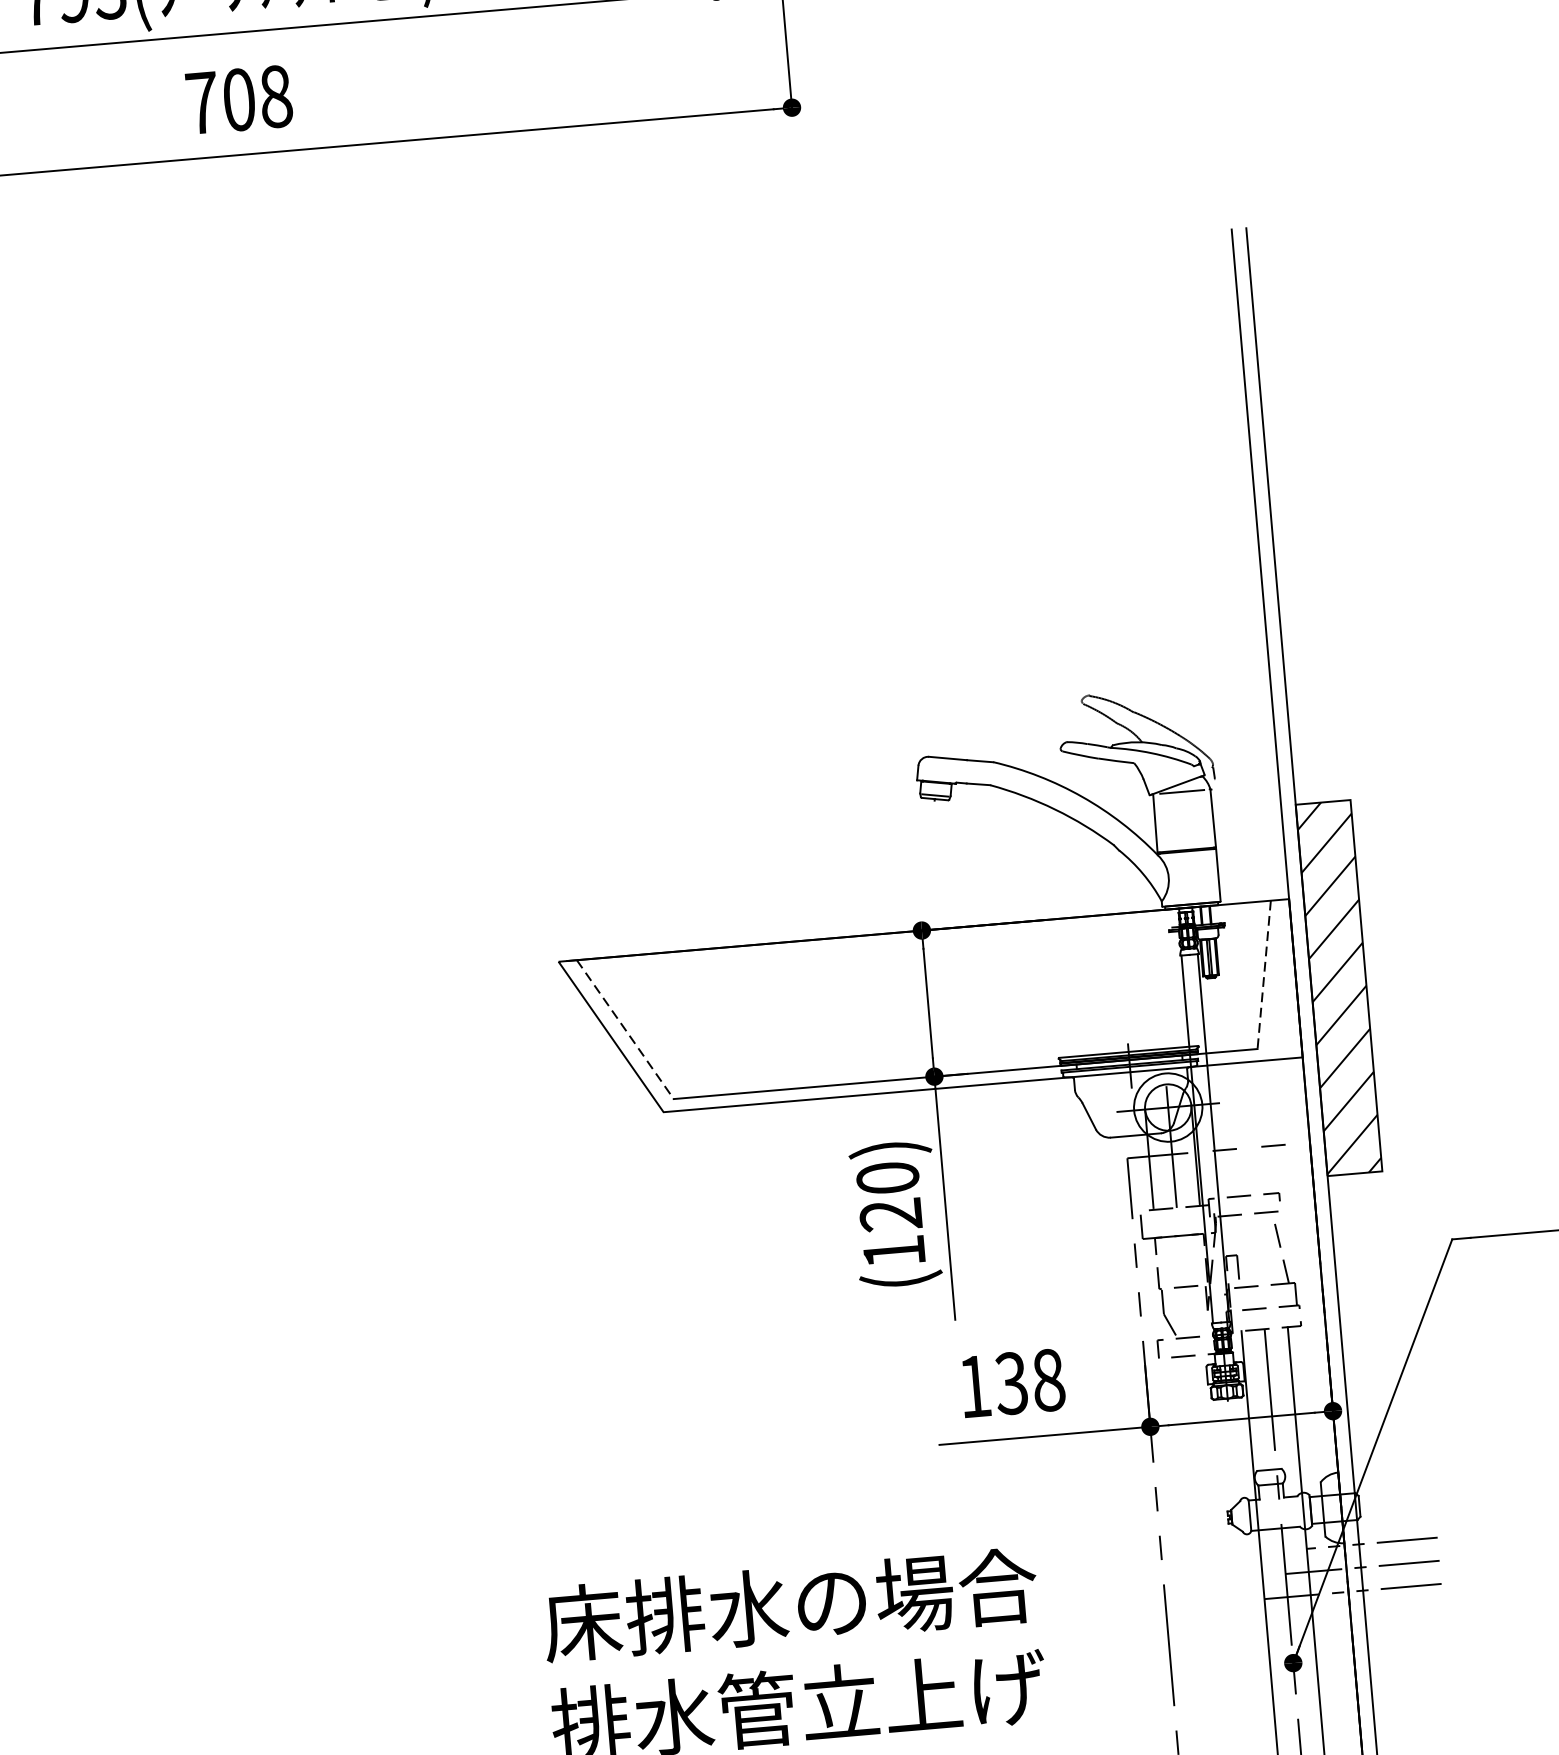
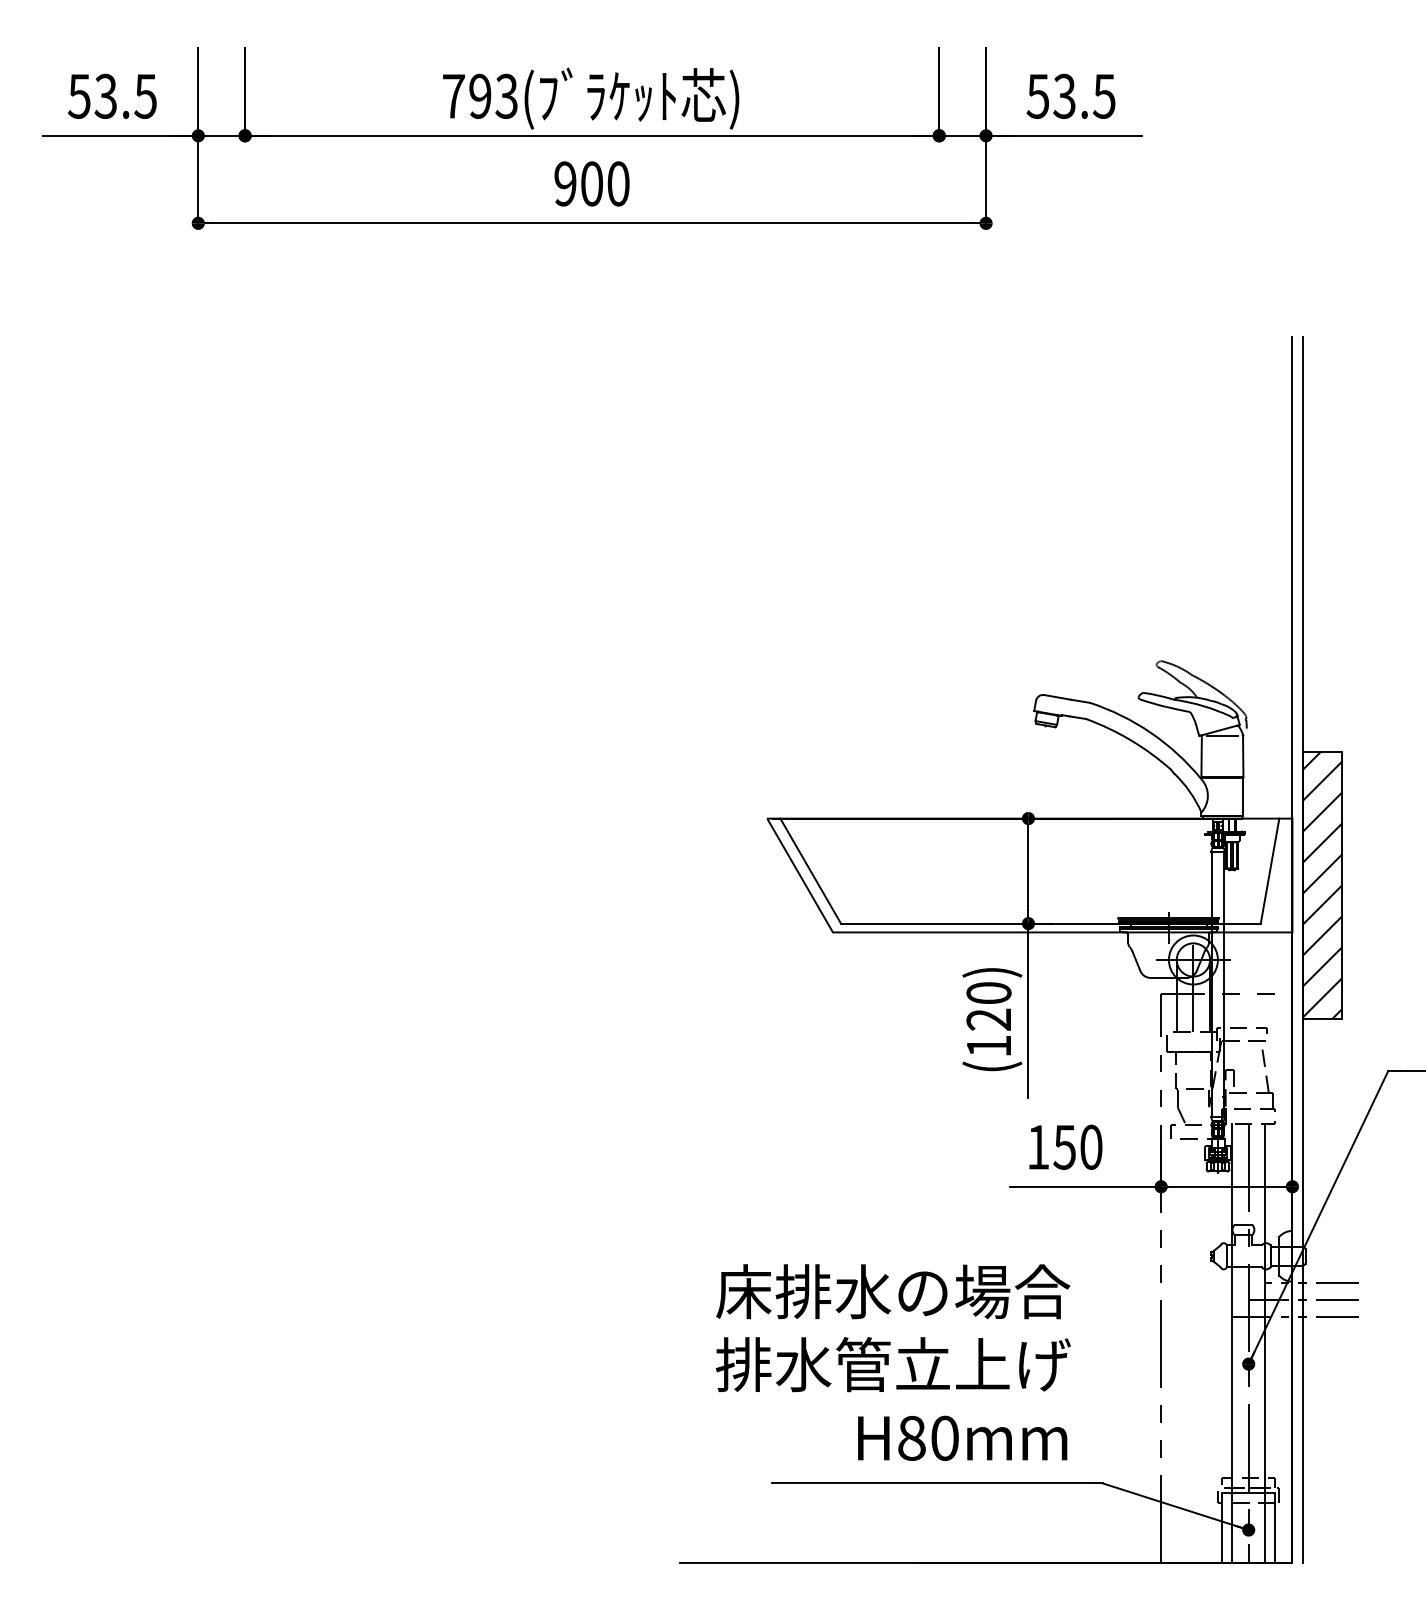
text: (238, 99) -> (591, 183), 708 -> 900
line: (1263, 975) -> (1269, 871), dashed -> solid
line: (625, 1030) -> (810, 871), dashed -> solid
text: (1029, 1380) -> (1077, 1146), 138 -> 150

